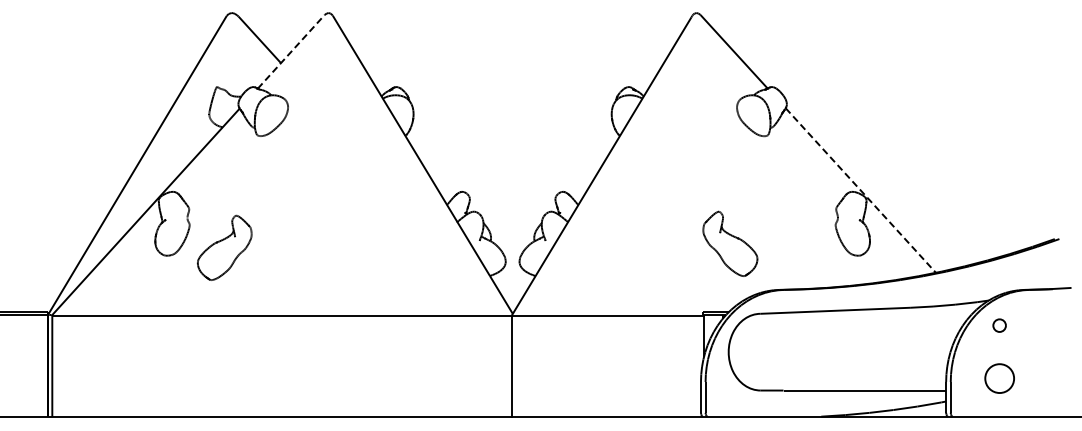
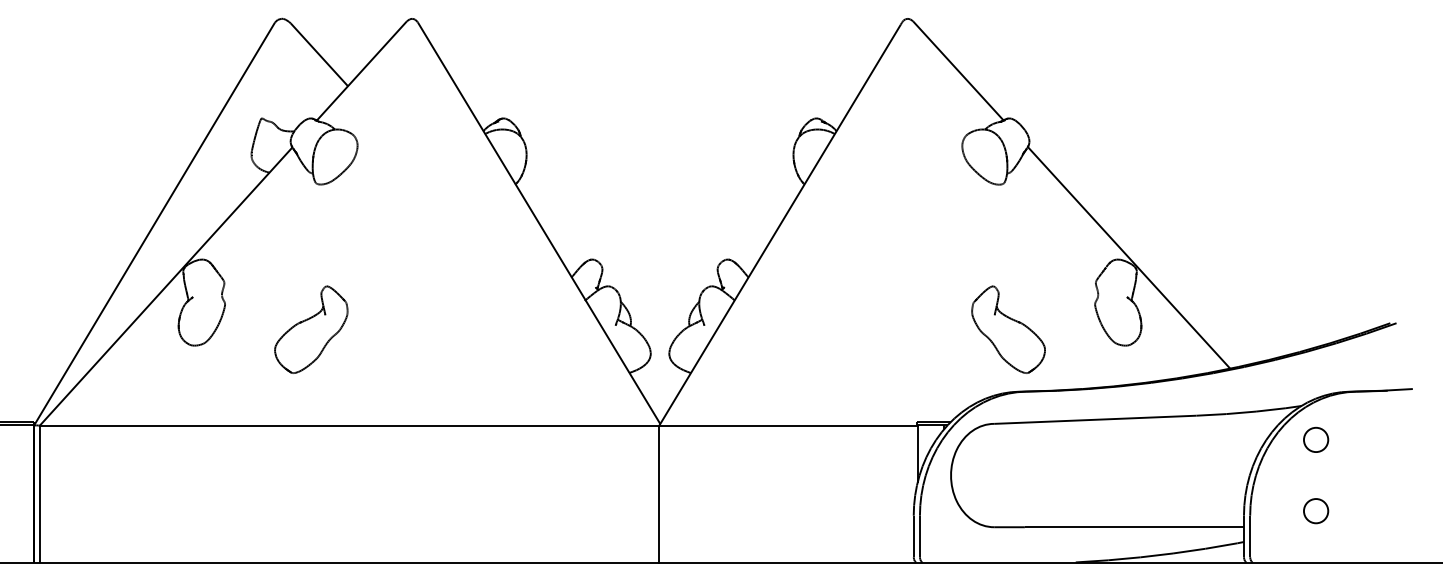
line: (291, 51) -> (362, 70), dashed -> solid
line: (861, 190) -> (1129, 257), dashed -> solid
part: (730, 243) -> (1008, 329), moved
part: (224, 247) -> (310, 329), moved
circle: (999, 325) -> (1315, 439), size x1.43
circle: (999, 378) -> (1315, 511), size x0.62

